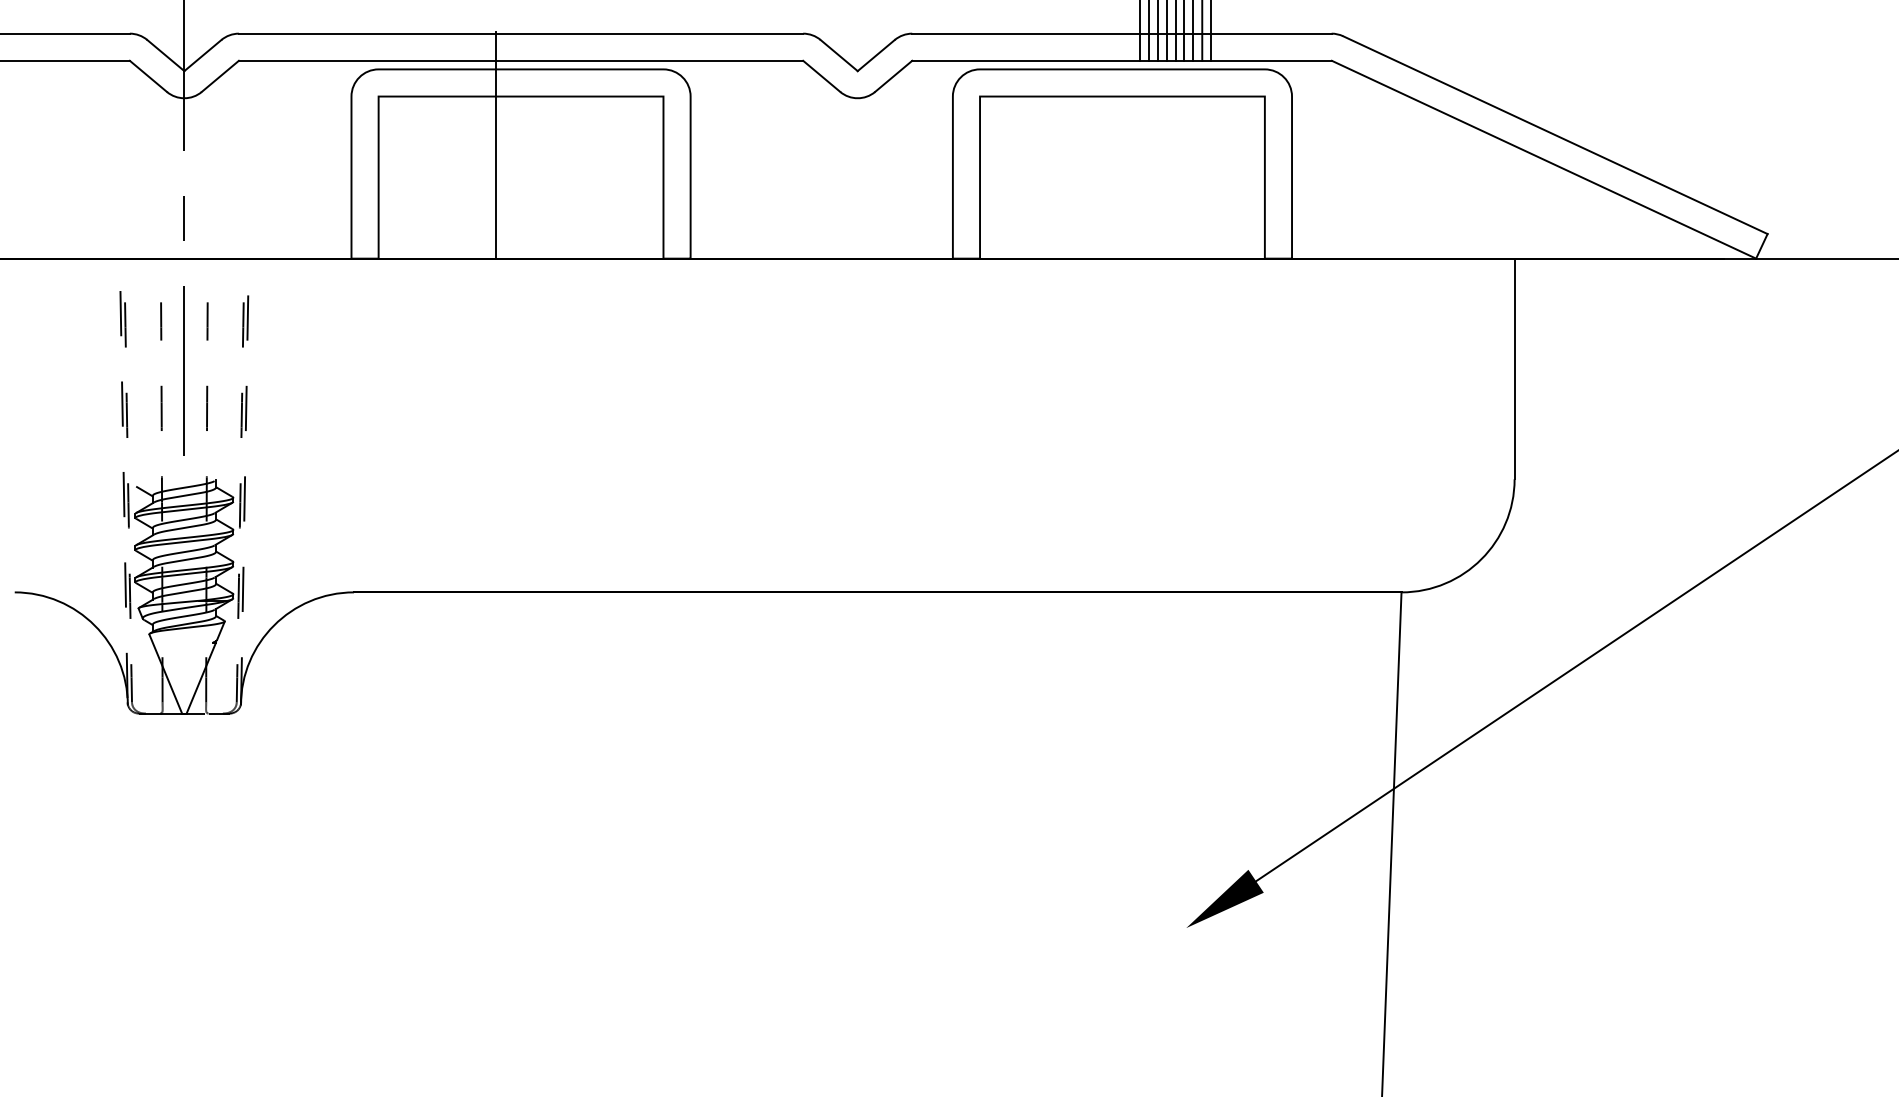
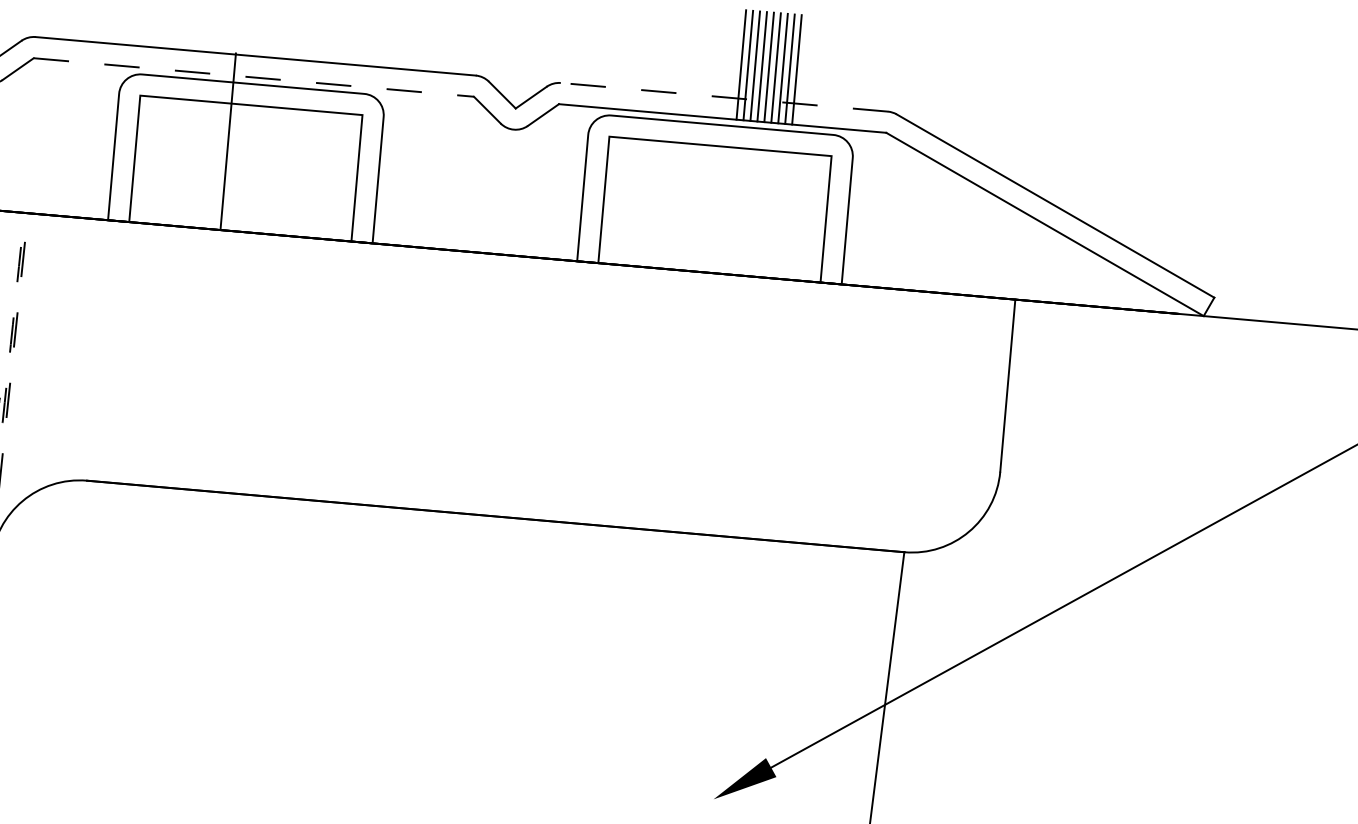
line: (1122, 33) -> (724, 97), solid -> dashed
line: (521, 60) -> (254, 77), solid -> dashed

